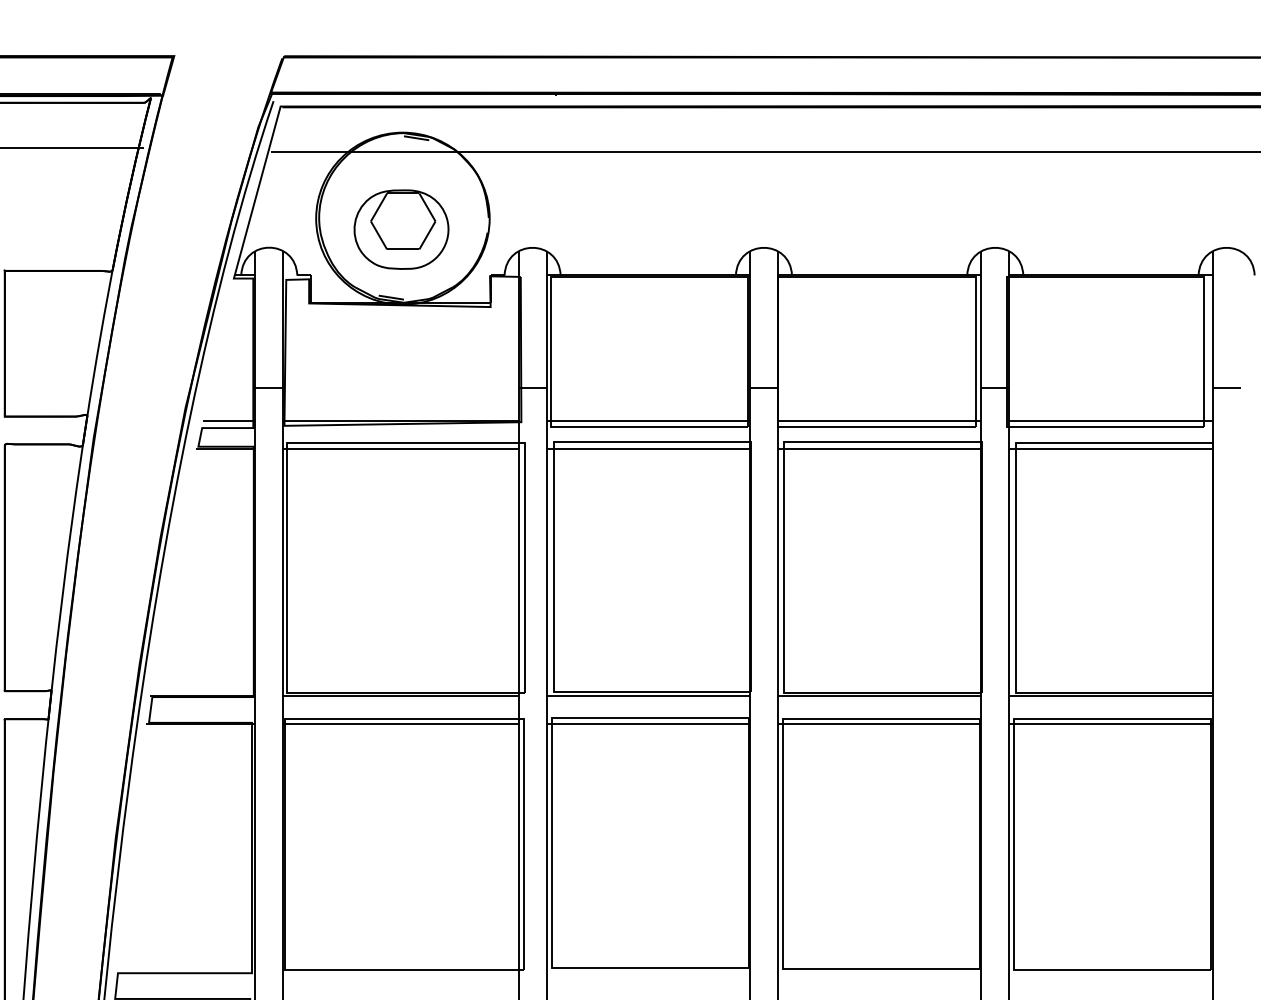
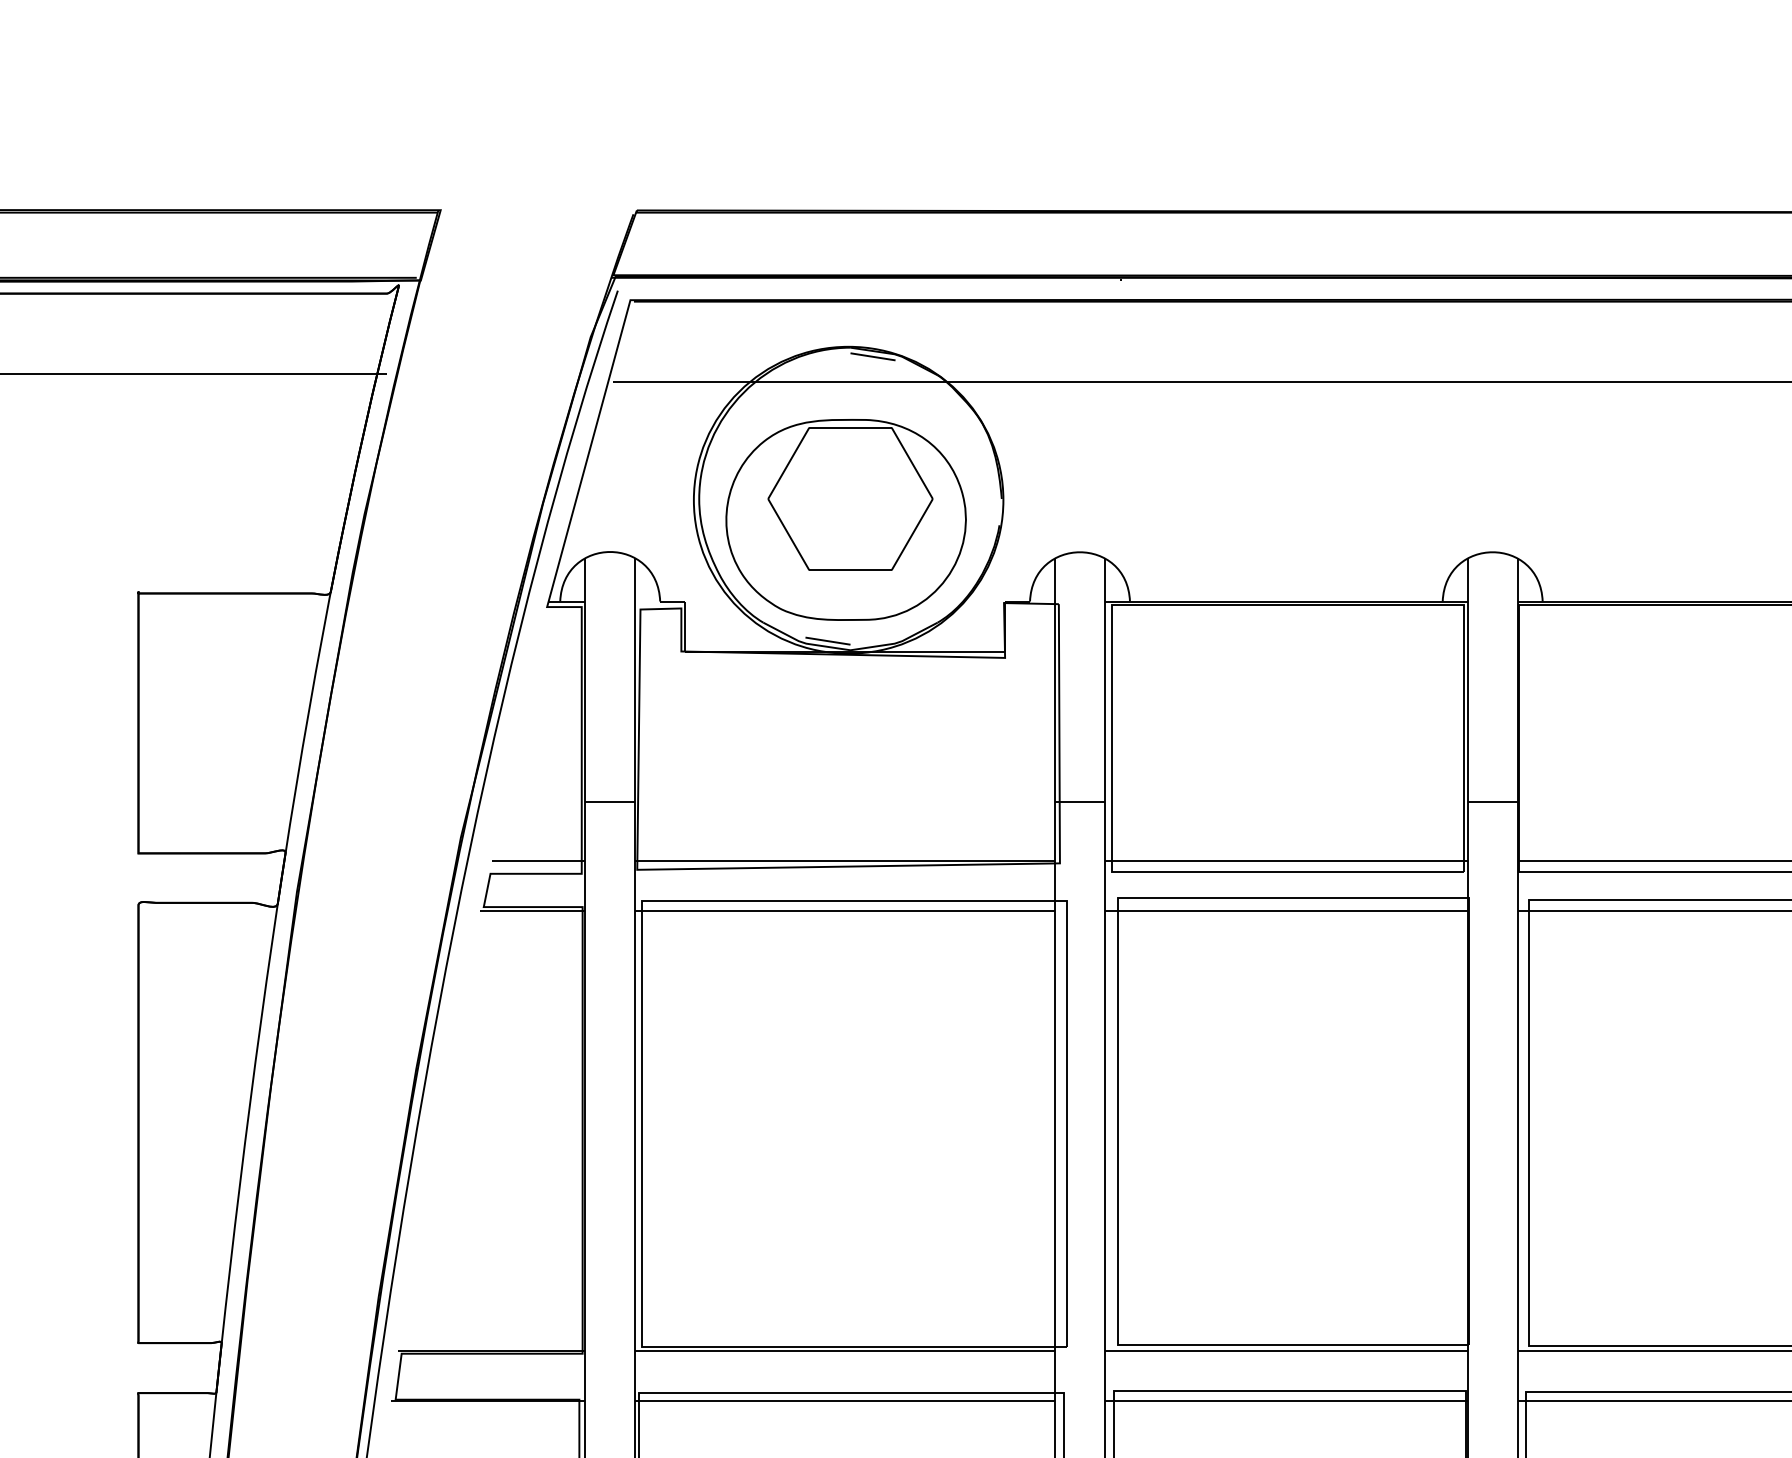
part: (401, 229) -> (846, 519), size x1.43

